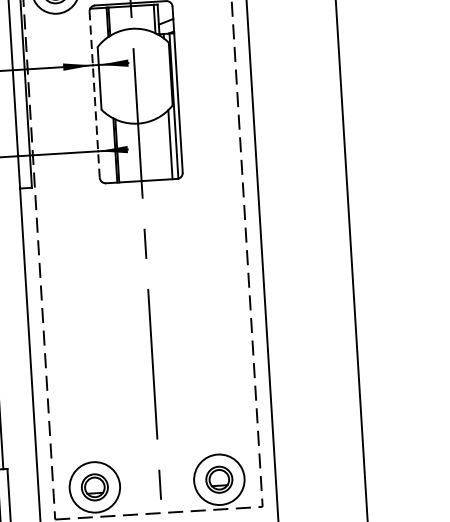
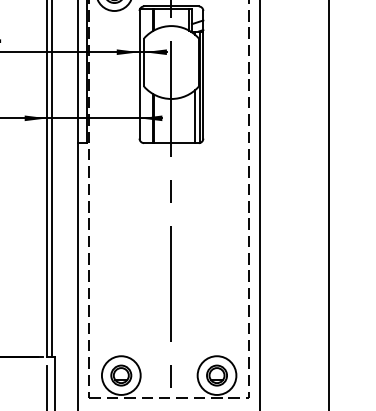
line: (94, 94) -> (139, 74), dashed -> solid

